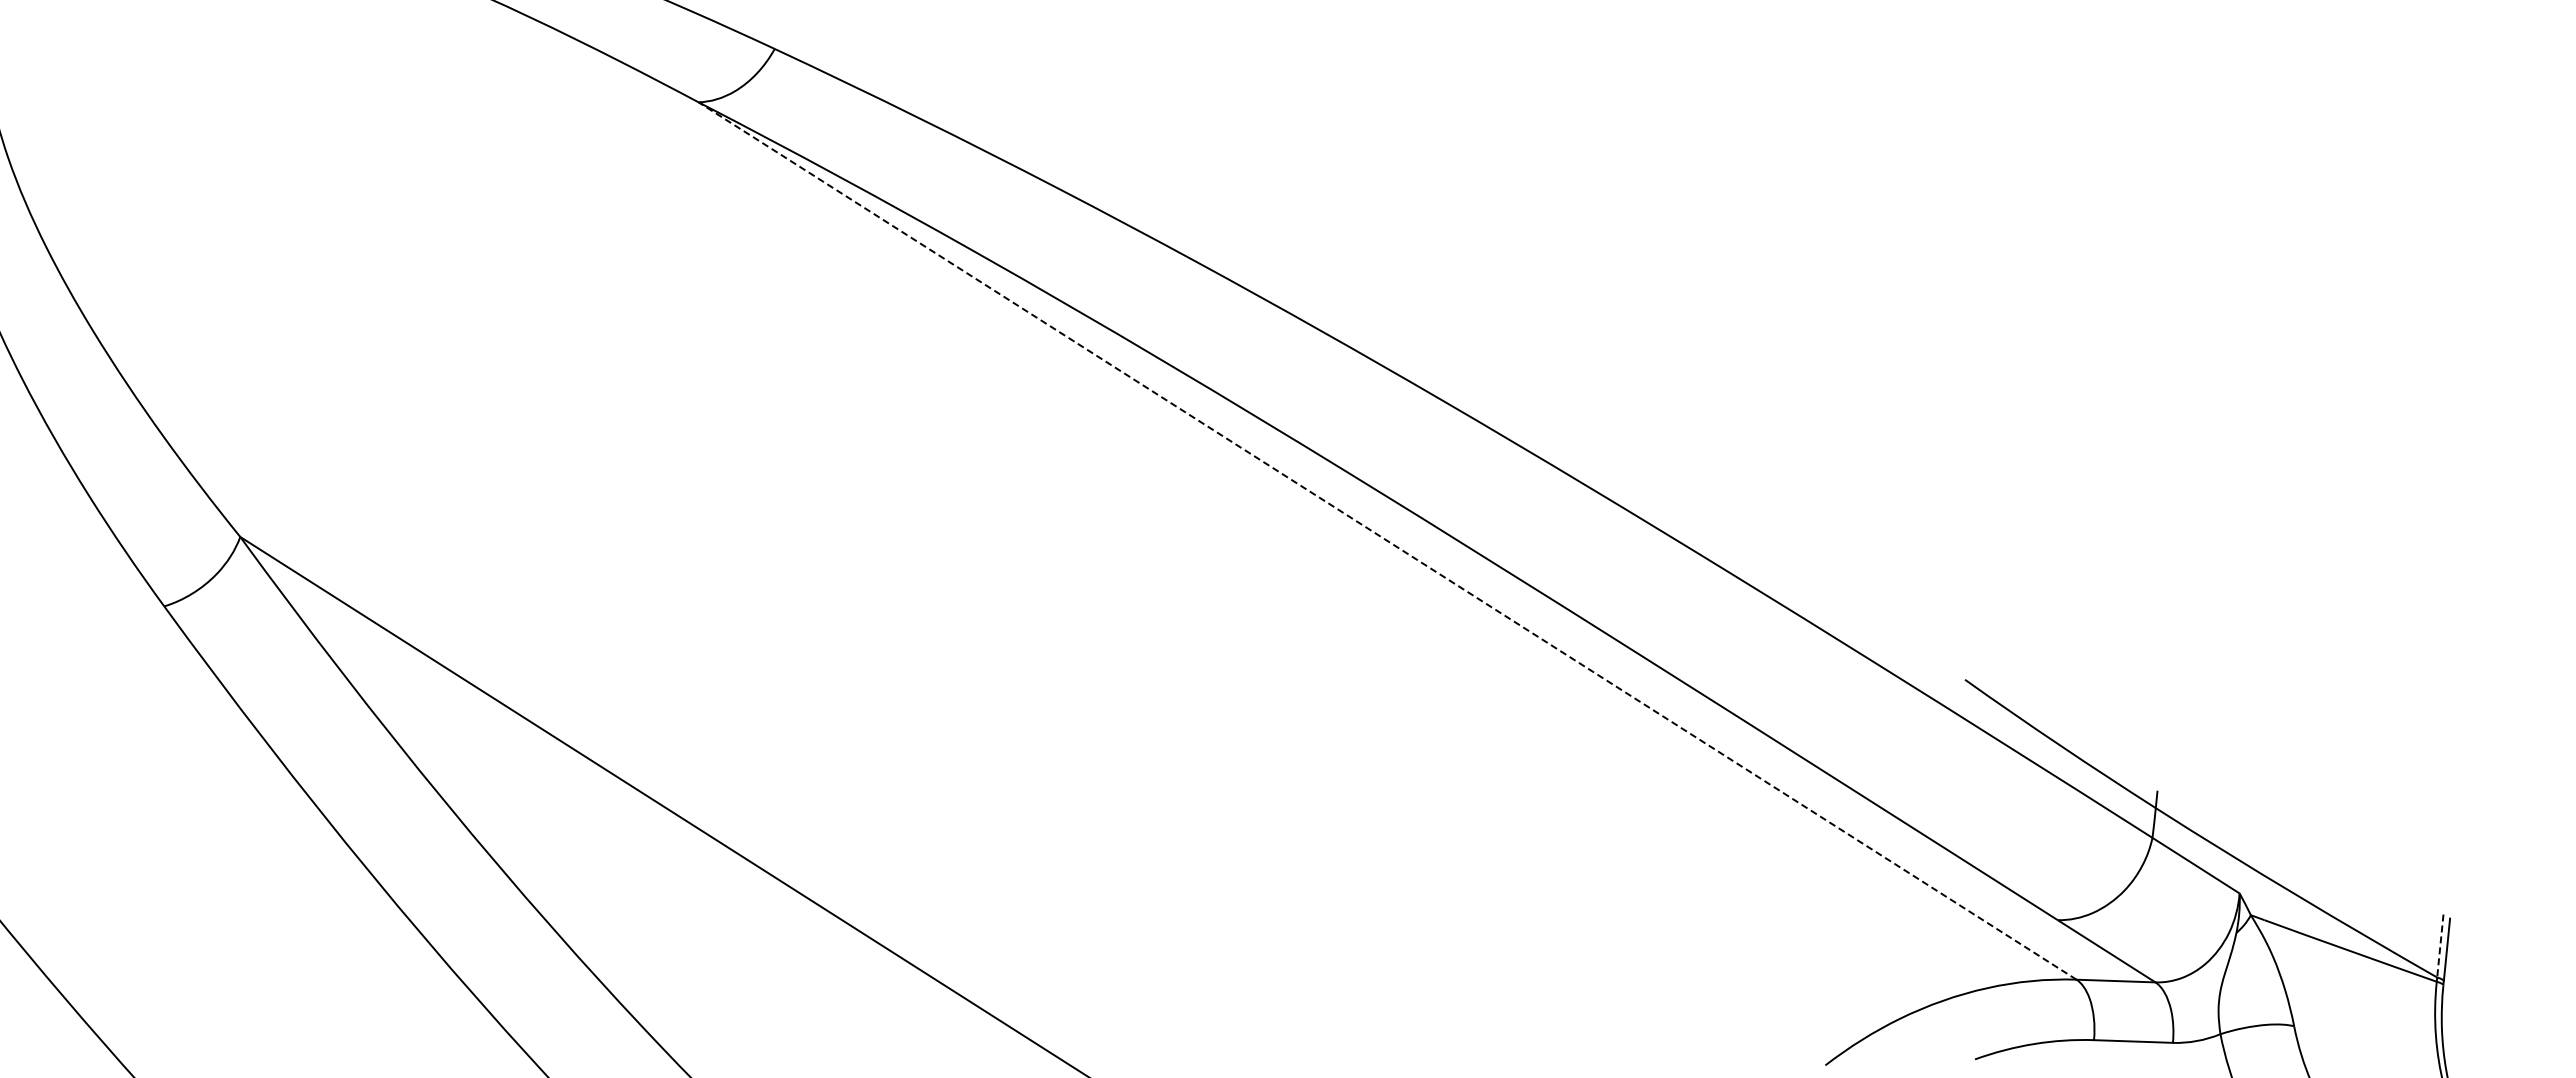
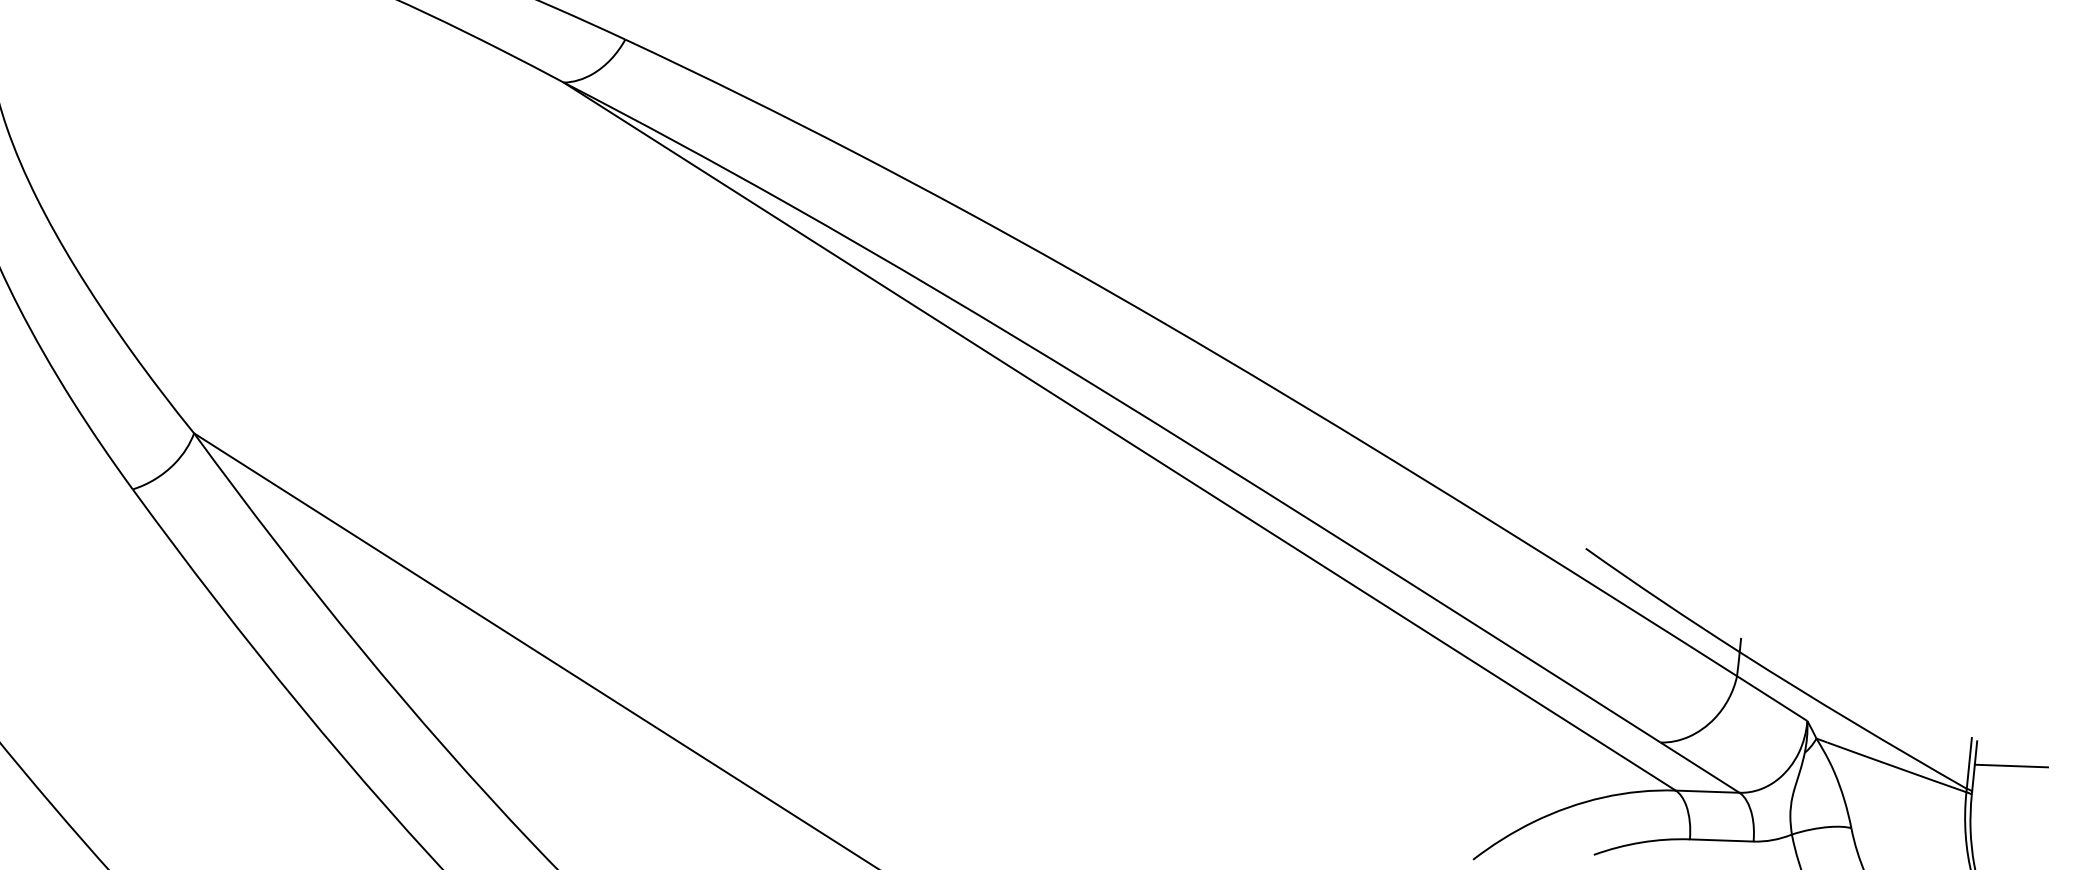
line: (1387, 540) -> (1119, 436), dashed -> solid
line: (2440, 946) -> (1969, 763), dashed -> solid
line: (2492, 948) -> (2011, 765), added

